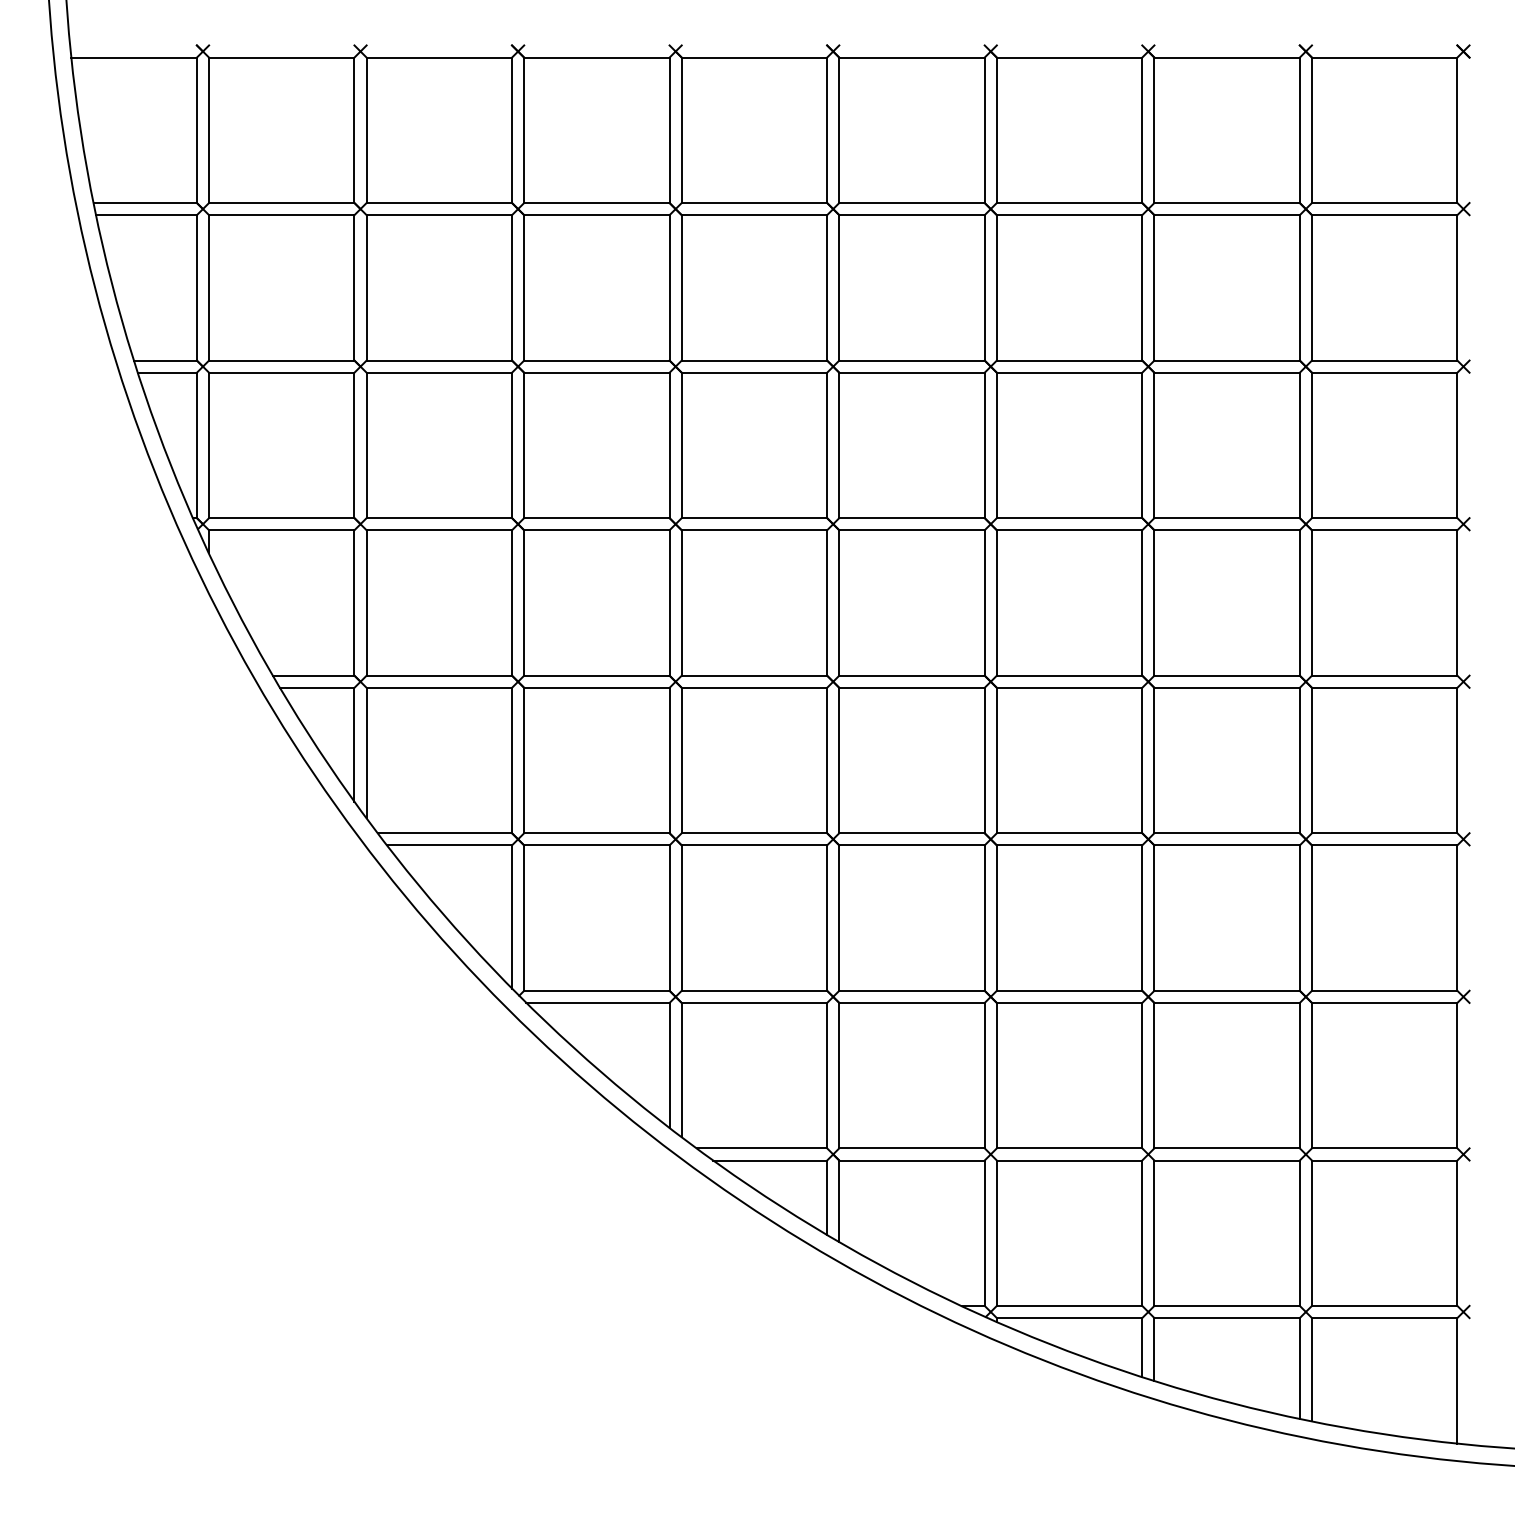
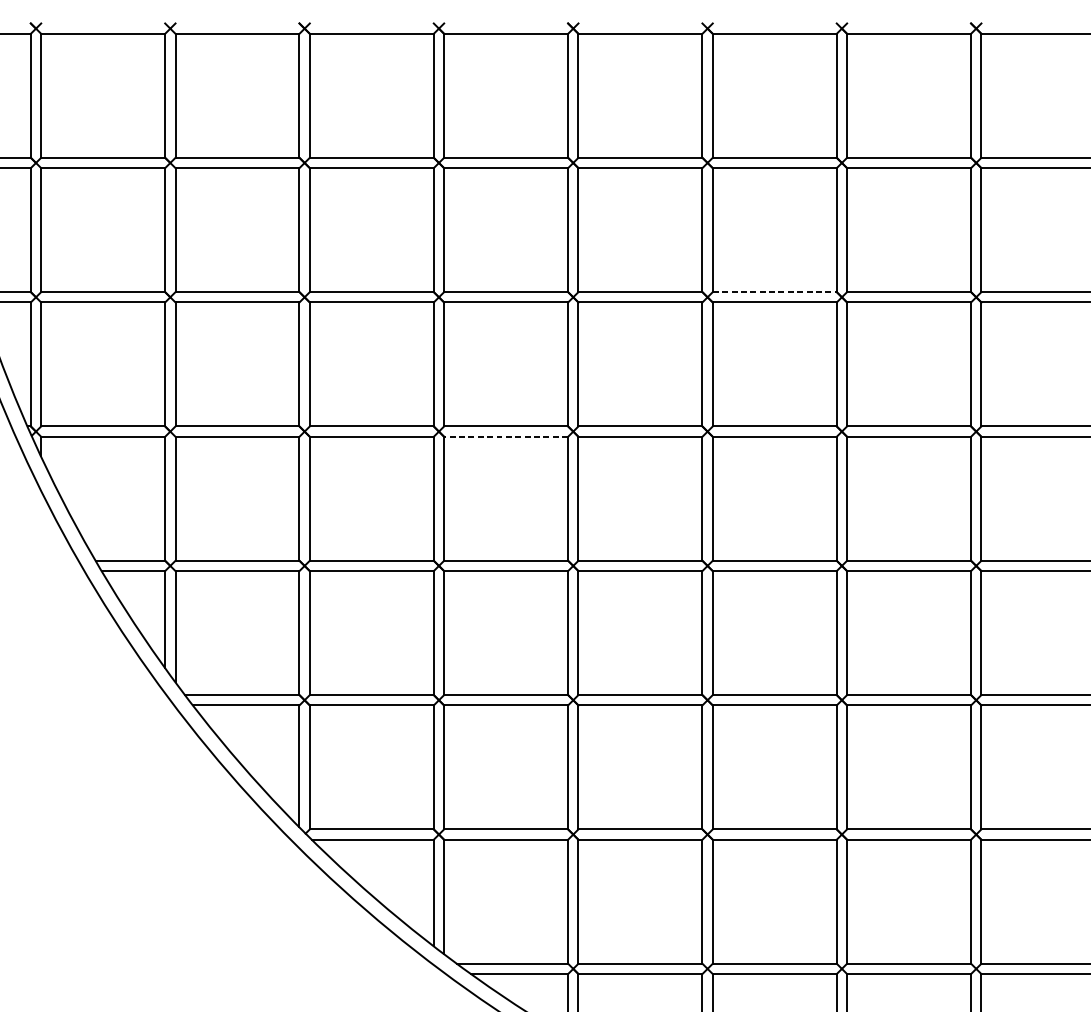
line: (1069, 360) -> (774, 292), solid -> dashed
line: (754, 530) -> (506, 436), solid -> dashed

